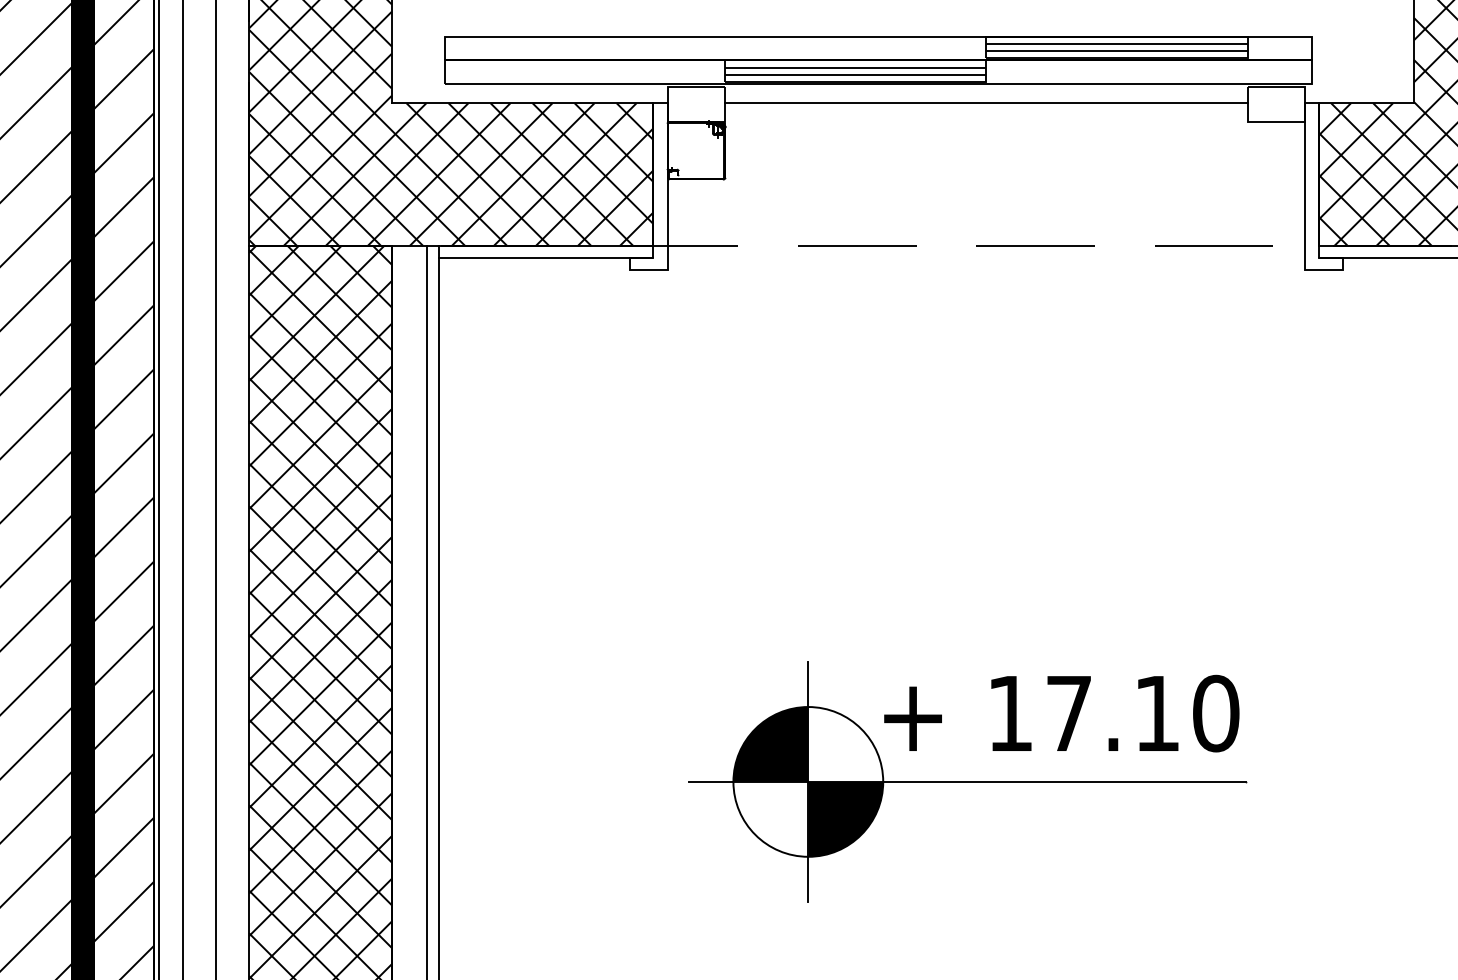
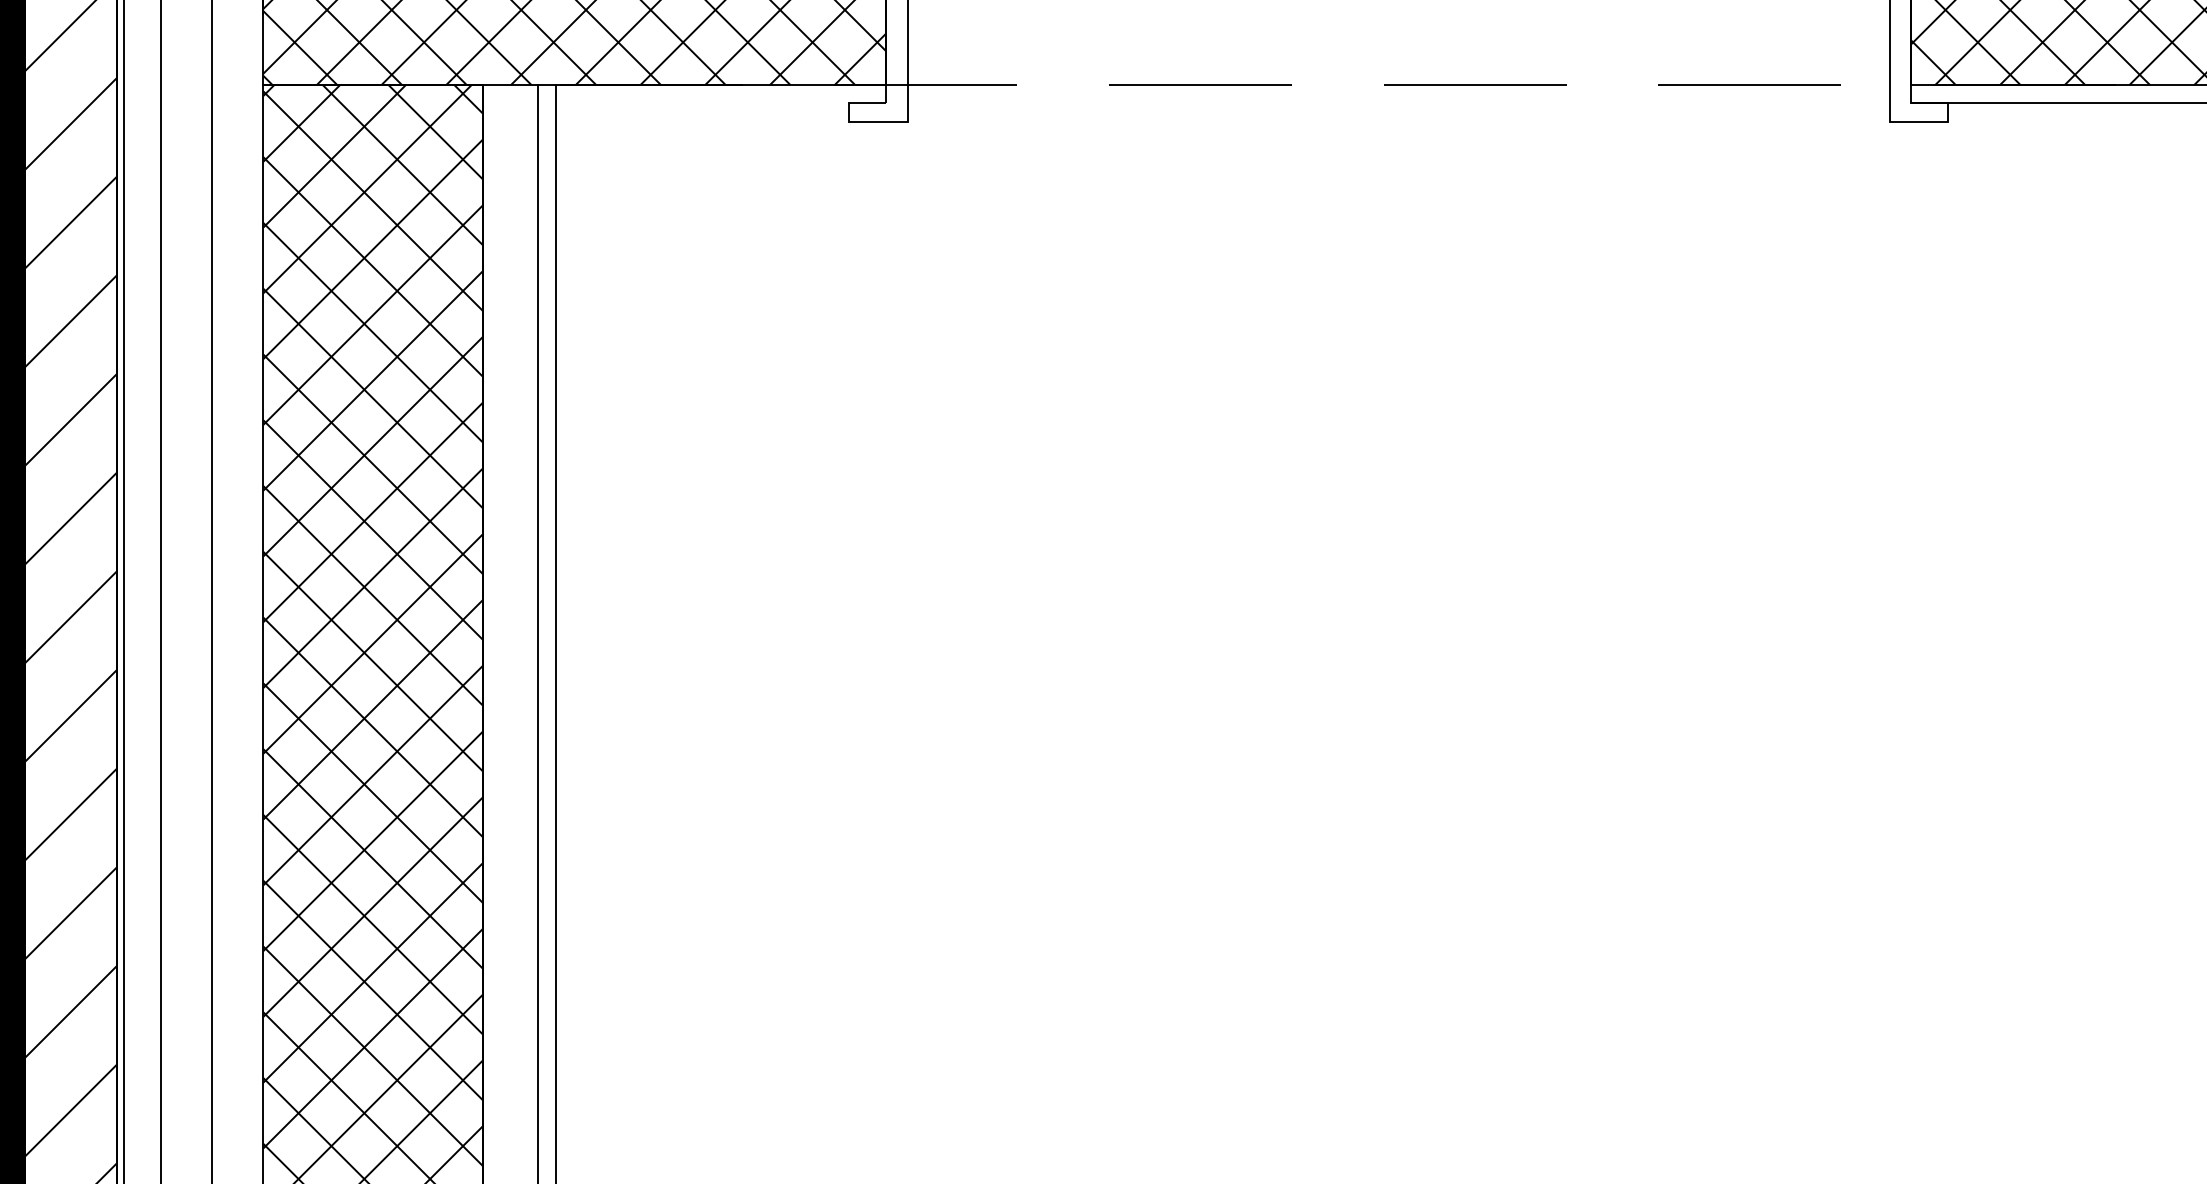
line: (546, 257) -> (721, 102), removed
part: (967, 781) -> (1370, 910), removed

